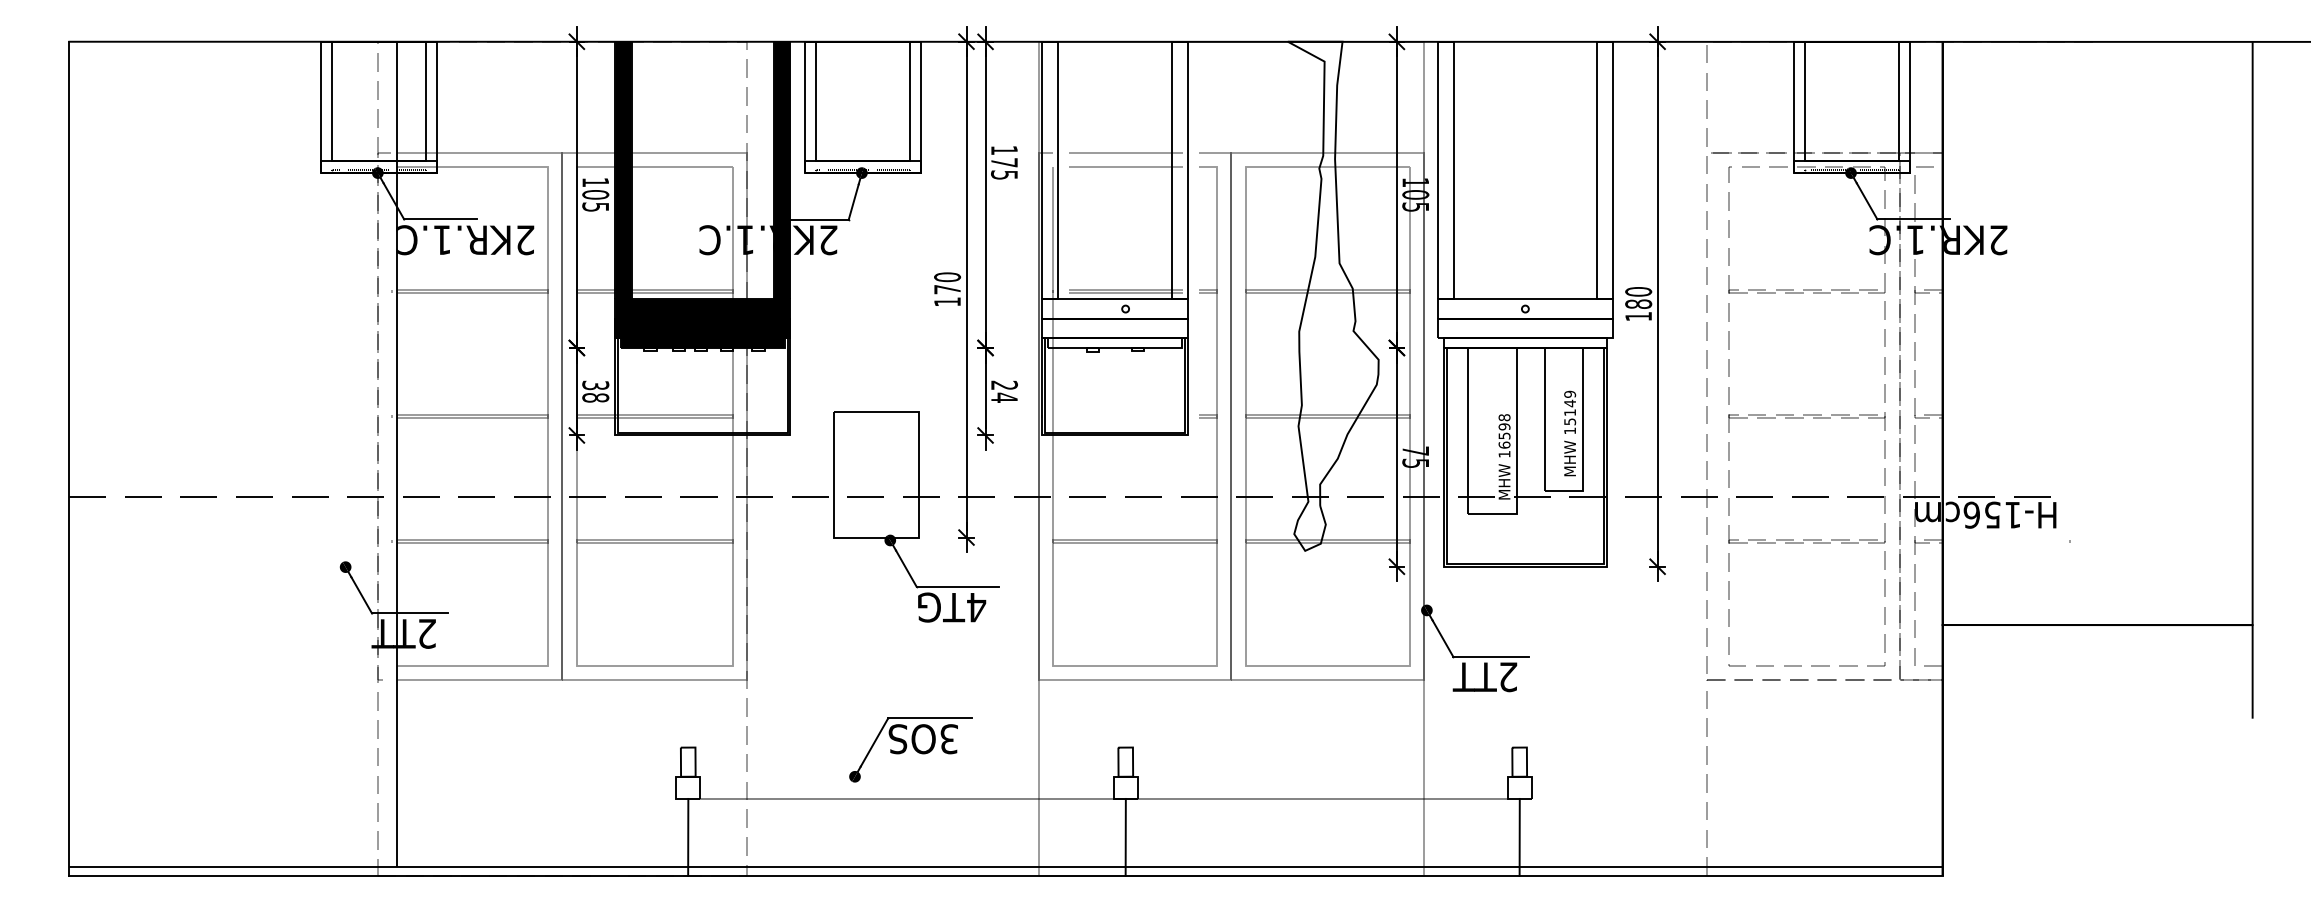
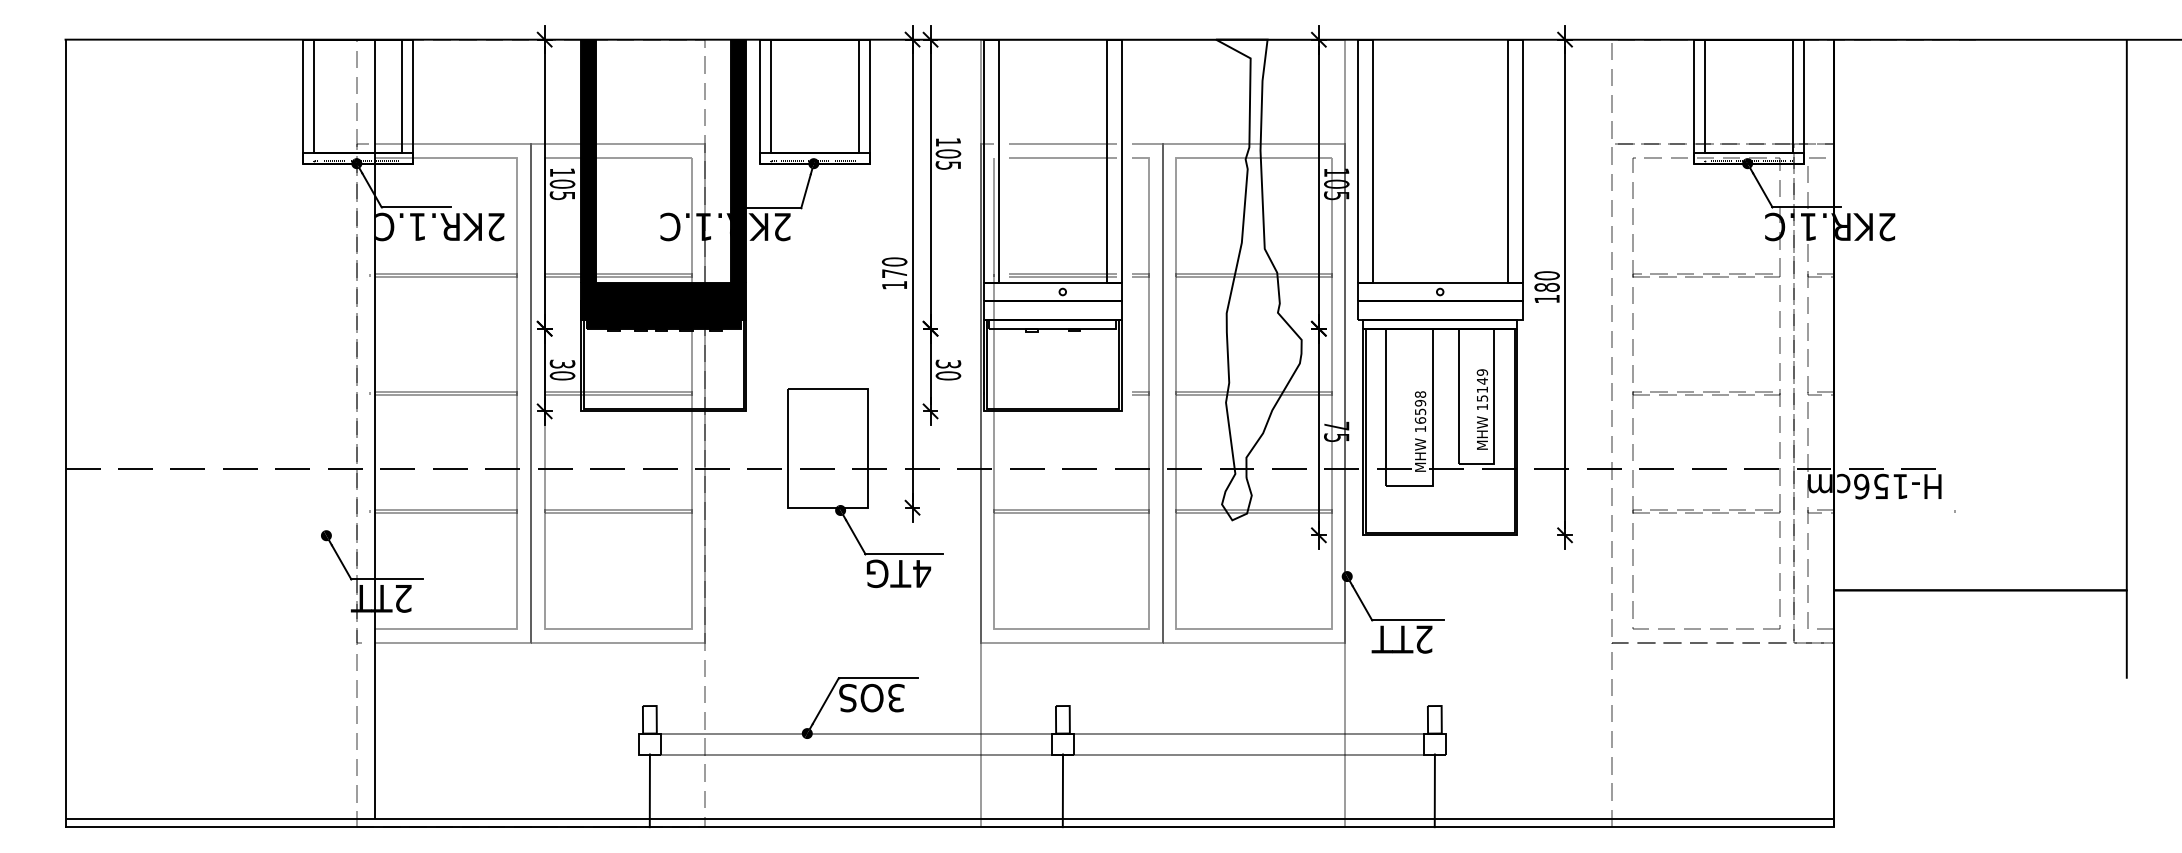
text: (1004, 162) -> (948, 153), 175 -> 105
text: (1004, 391) -> (948, 369), 24 -> 30
text: (595, 397) -> (562, 375), 38 -> 30
line: (1103, 776) -> (1041, 733), added

